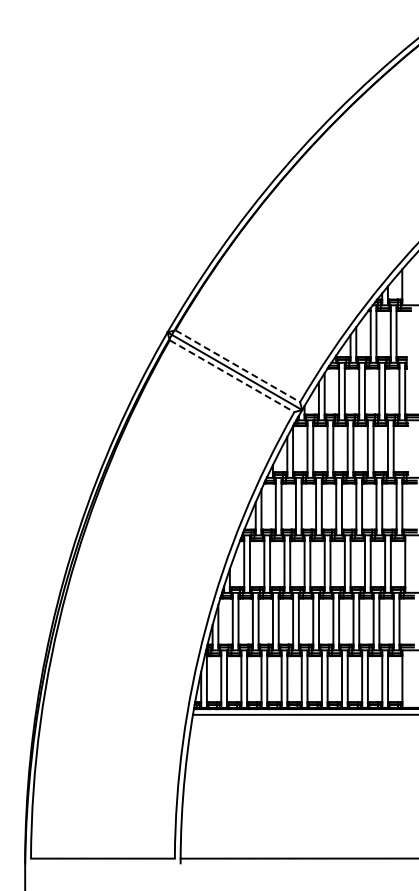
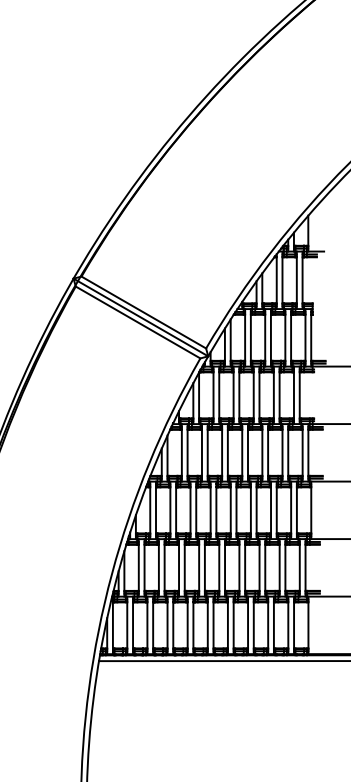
line: (237, 366) -> (143, 312), dashed -> solid
line: (232, 376) -> (138, 322), dashed -> solid

